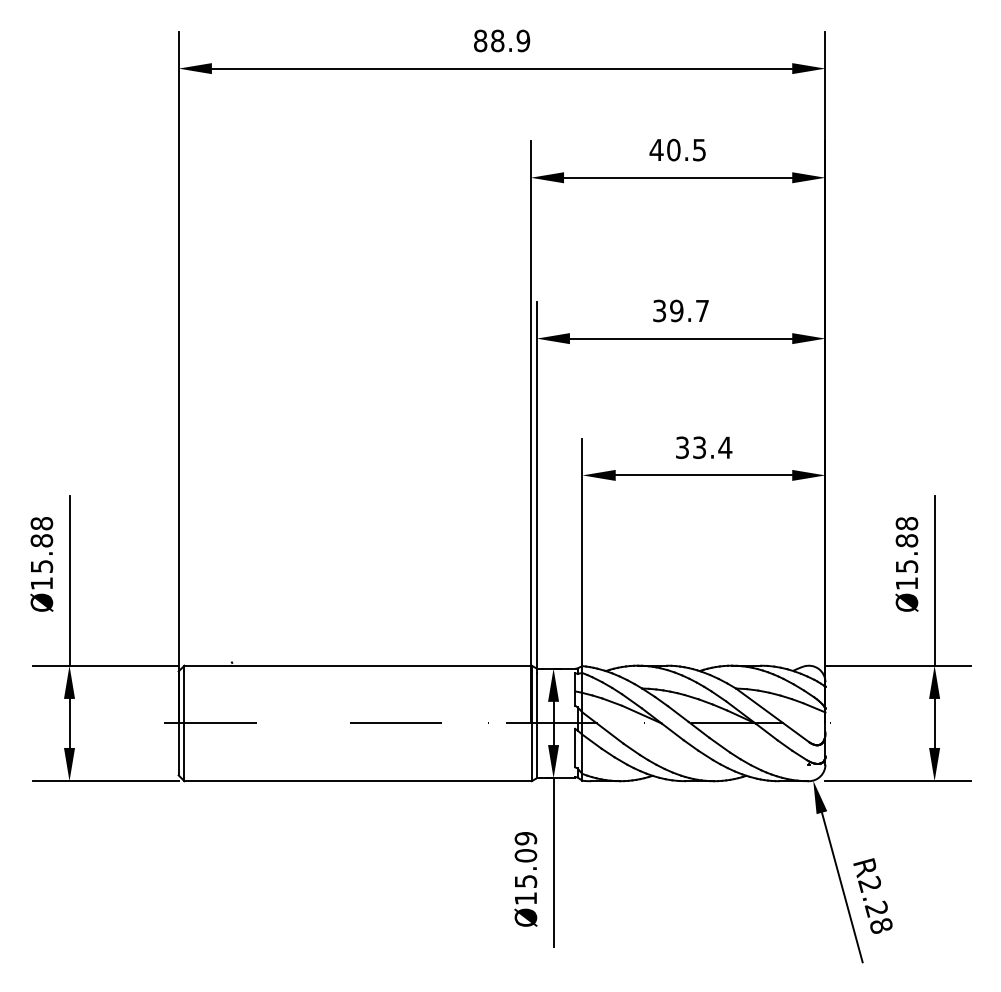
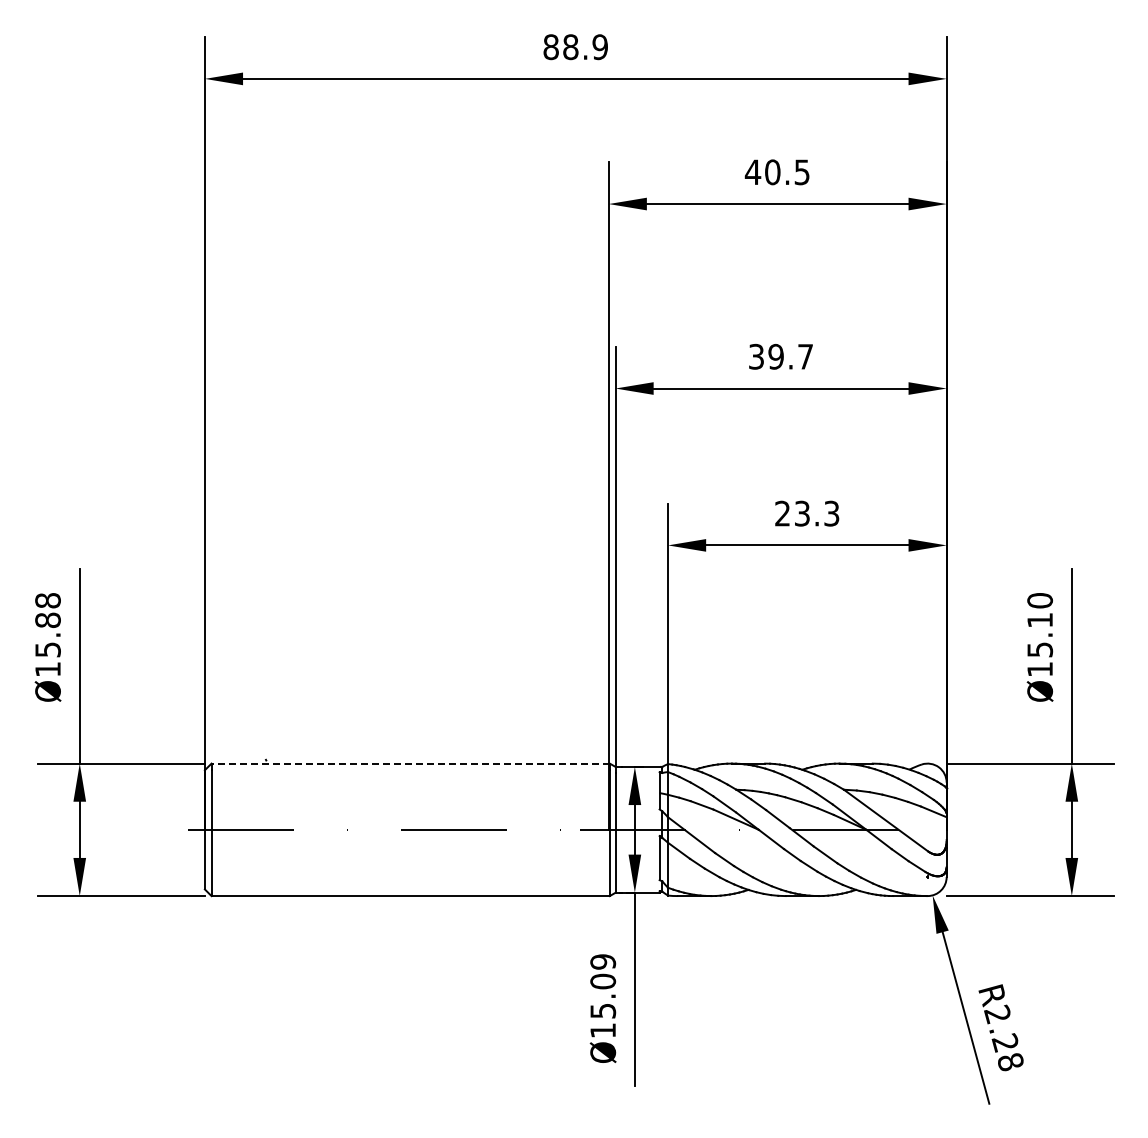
text: (704, 447) -> (807, 513), 33.4 -> 23.3
text: (907, 532) -> (1040, 610), Ø15.88 -> Ø15.10
line: (357, 665) -> (410, 763), solid -> dashed

